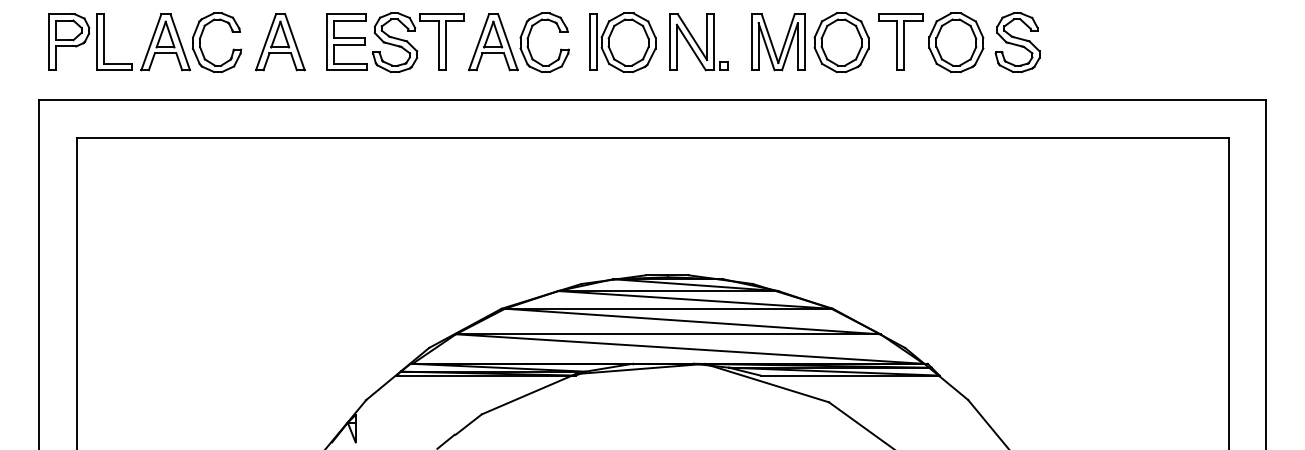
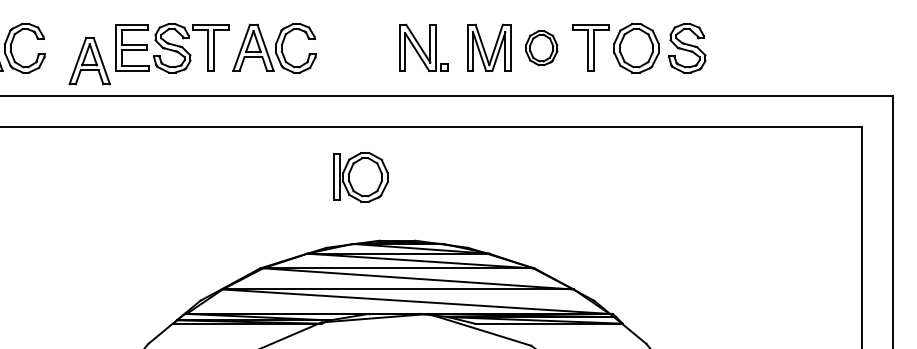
part: (280, 42) -> (89, 61), moved
part: (622, 42) -> (360, 177), moved
part: (841, 42) -> (541, 48), size x0.7

